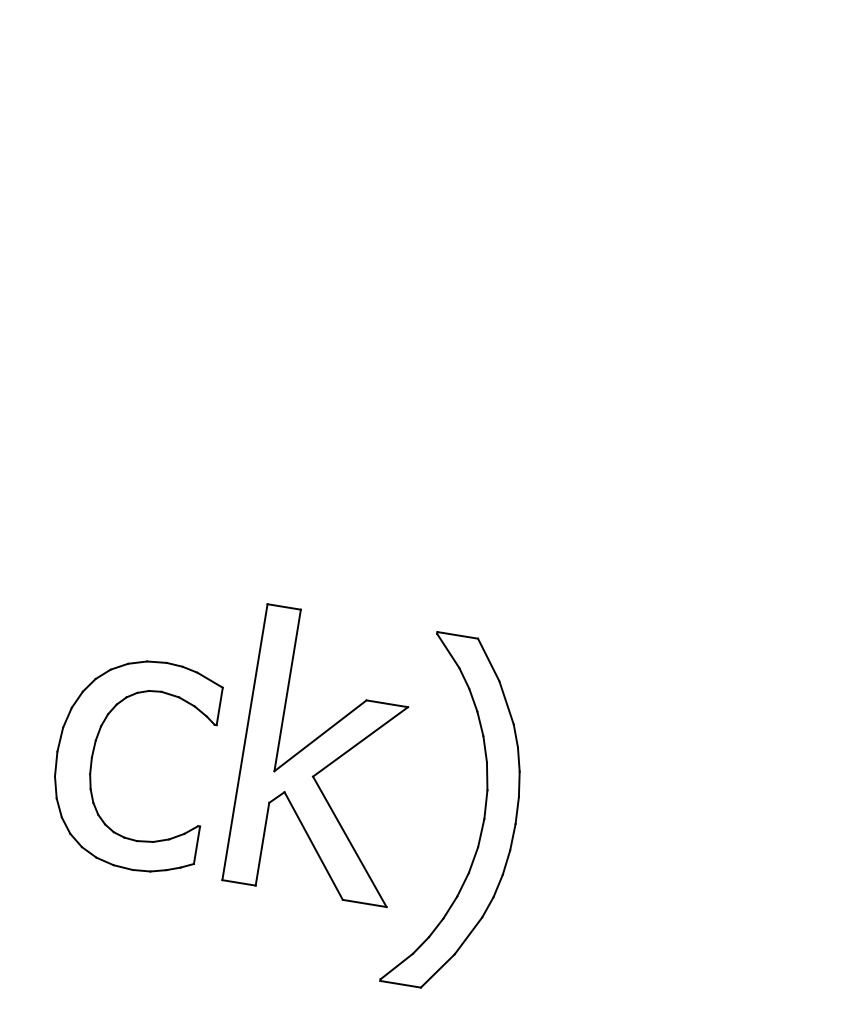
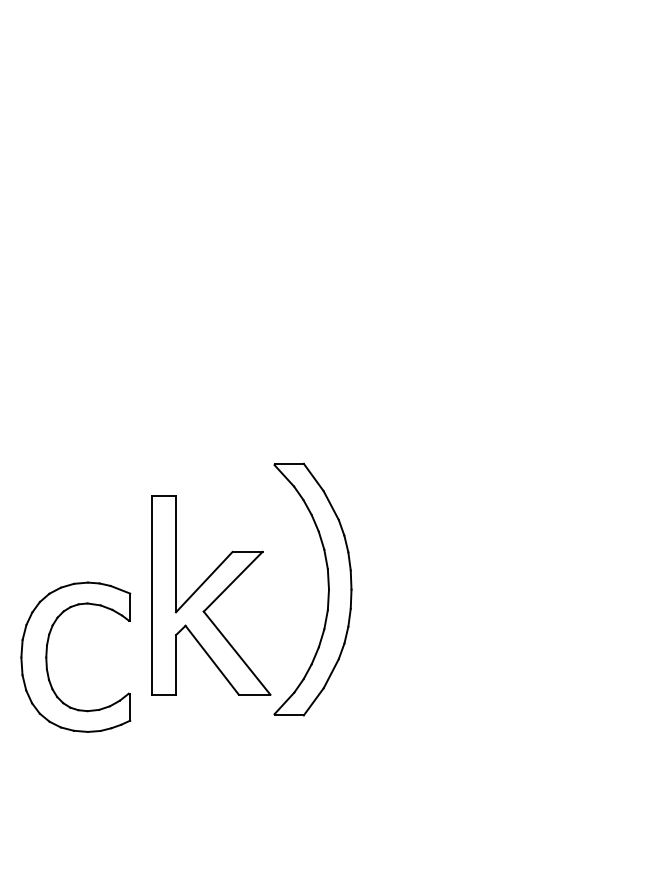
part: (327, 755) -> (211, 595), moved
part: (93, 756) -> (47, 656), moved

